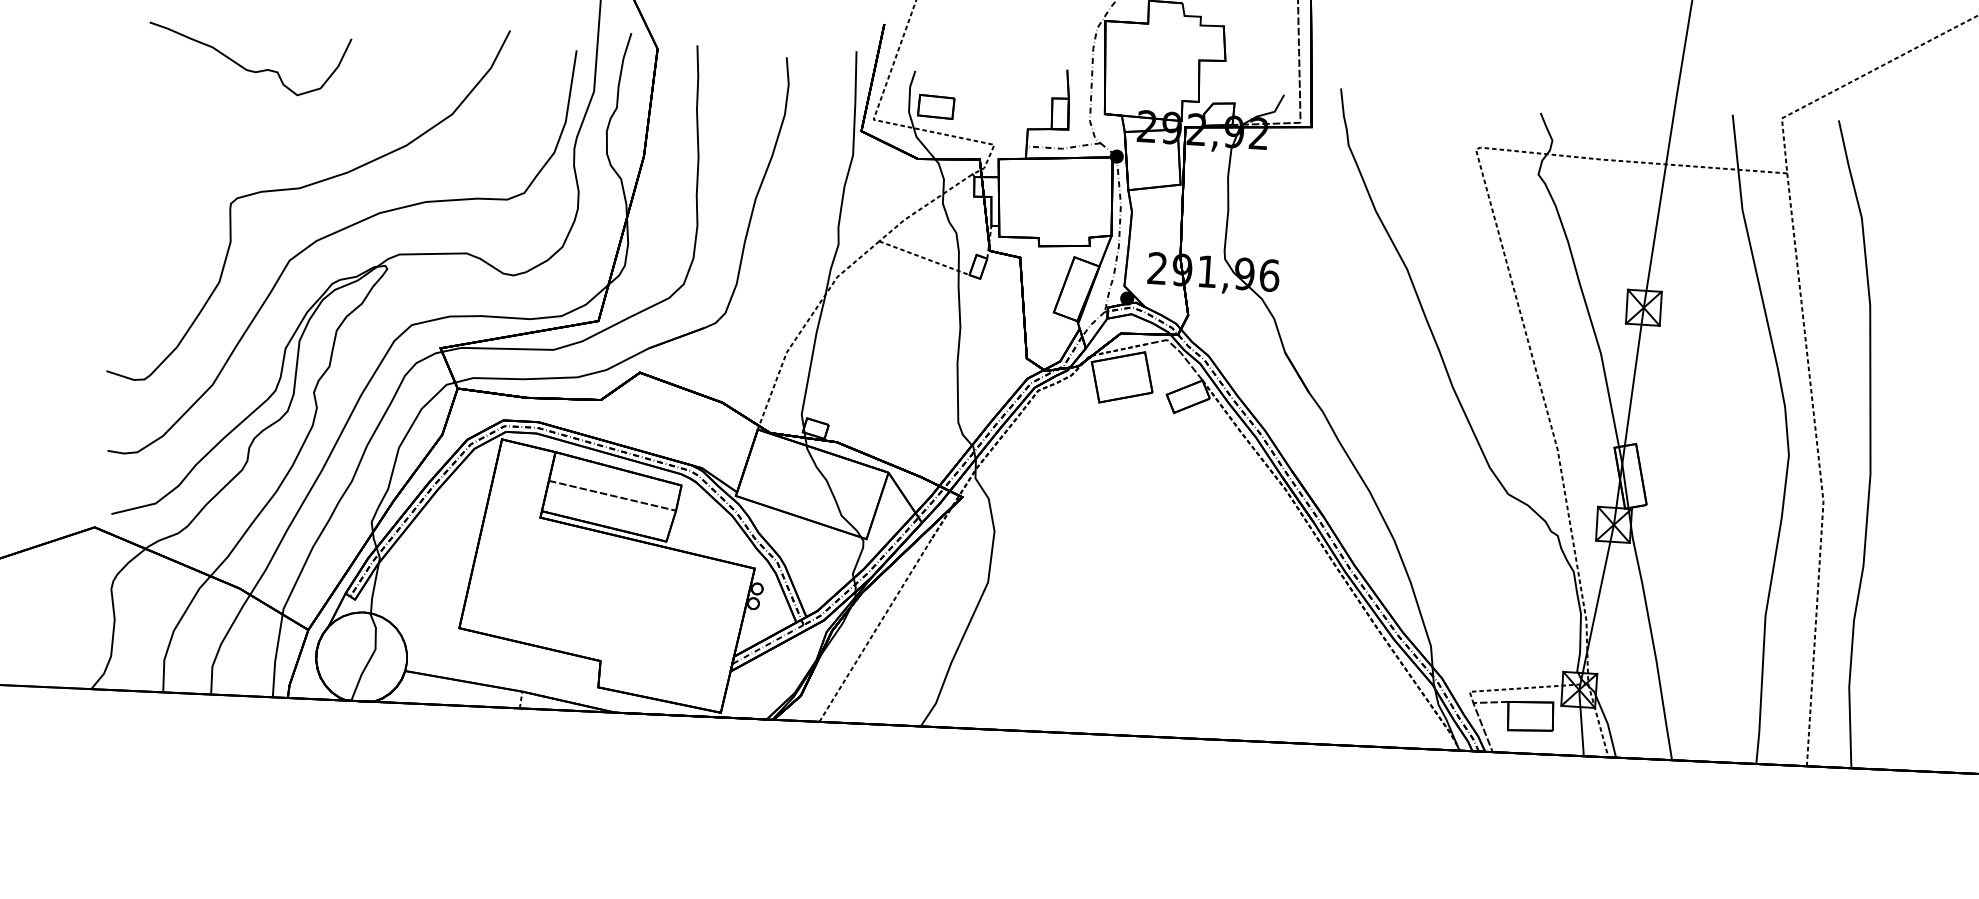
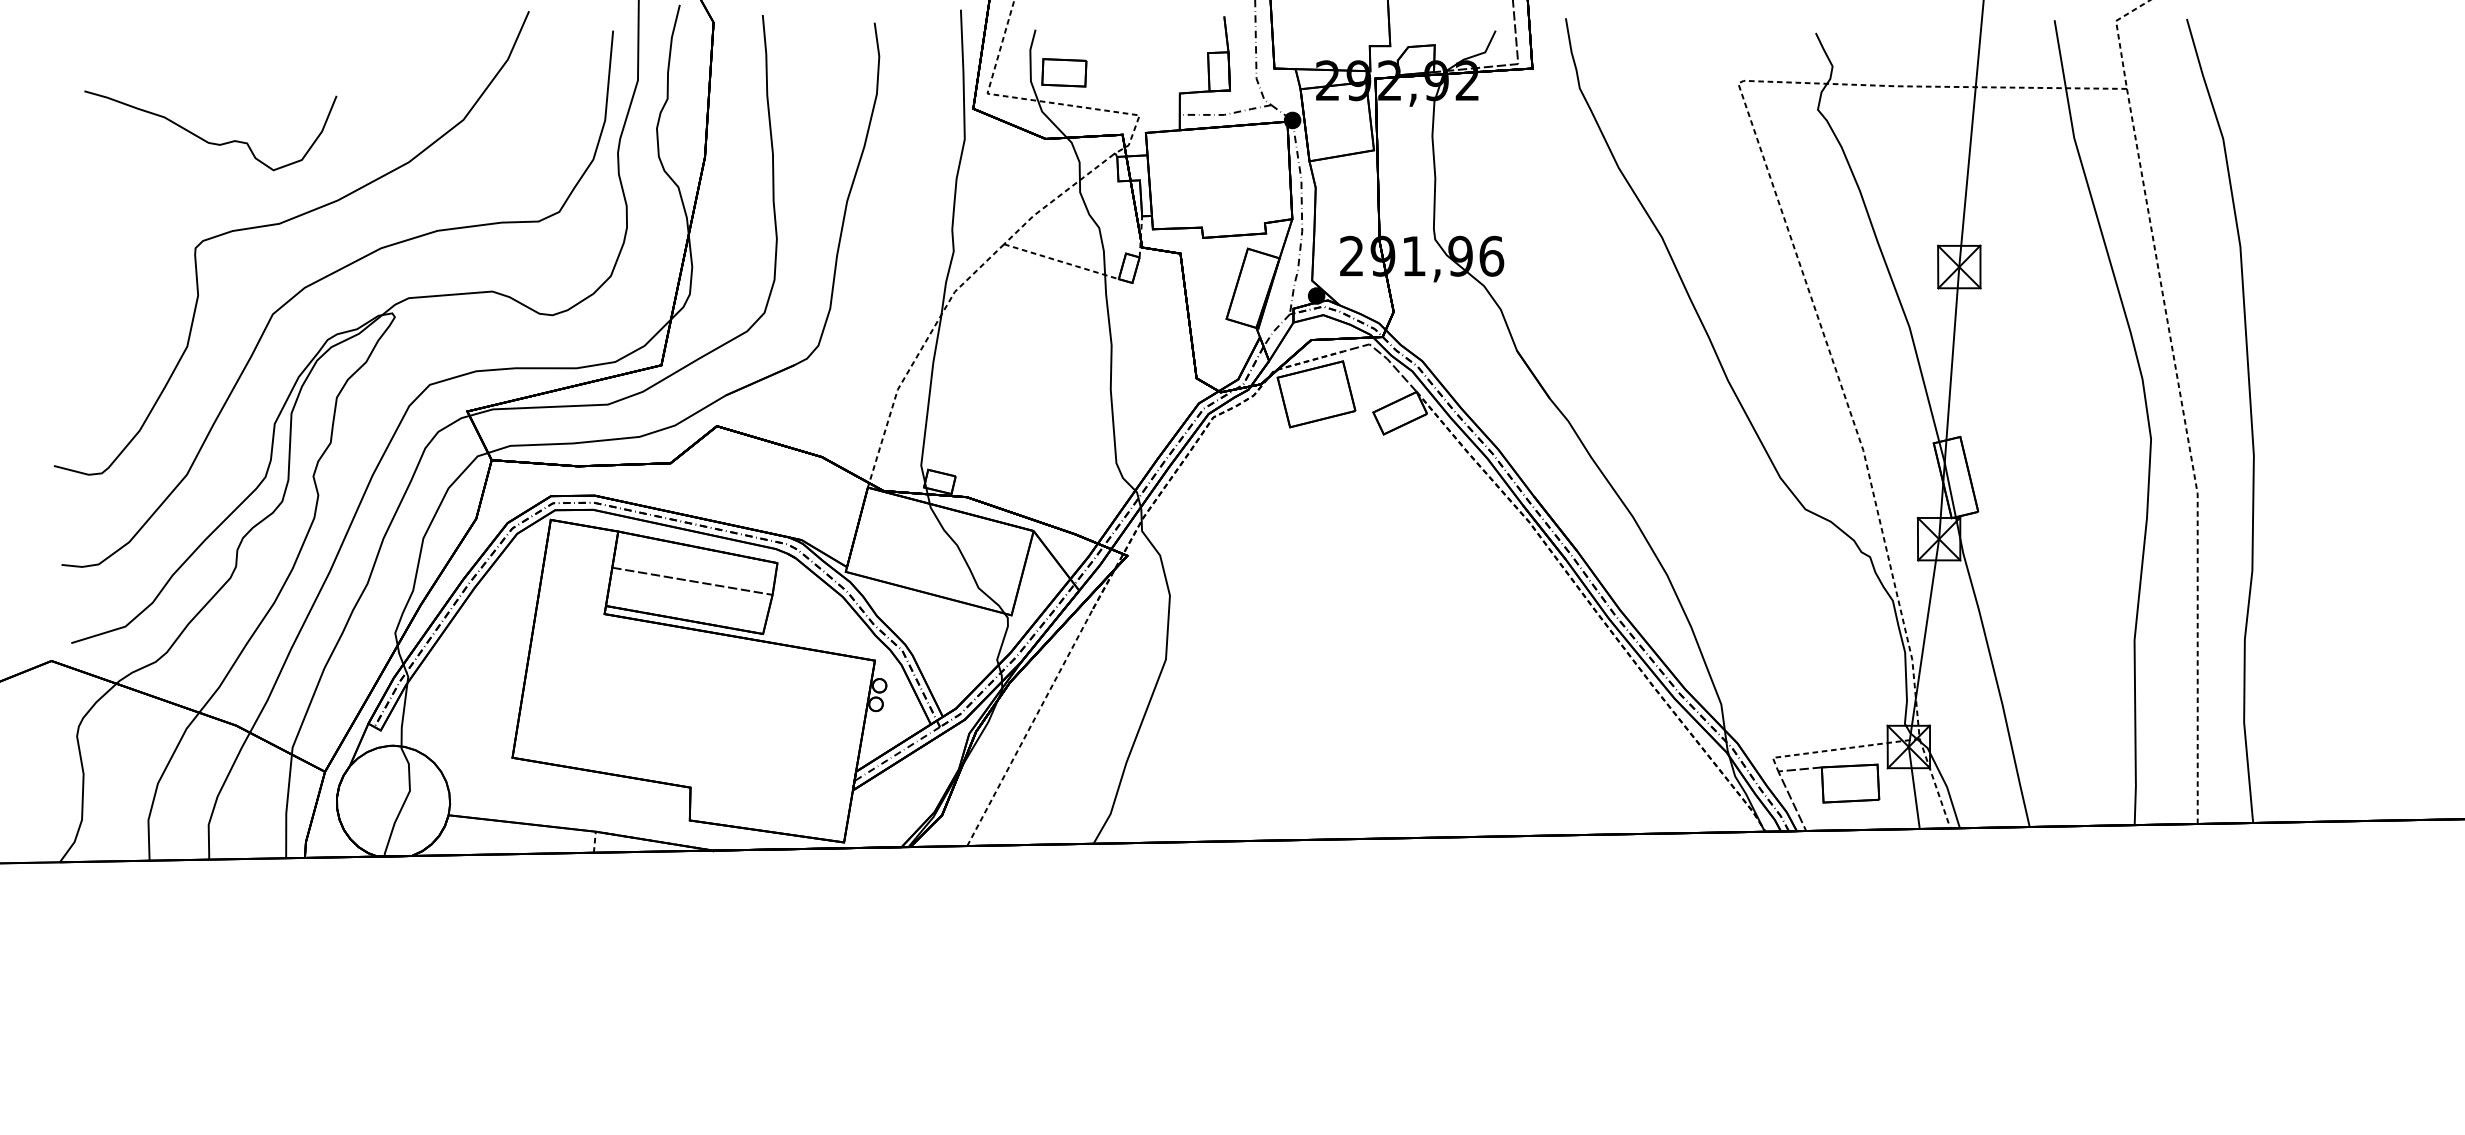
curve: (242, 66) -> (203, 138), moved

